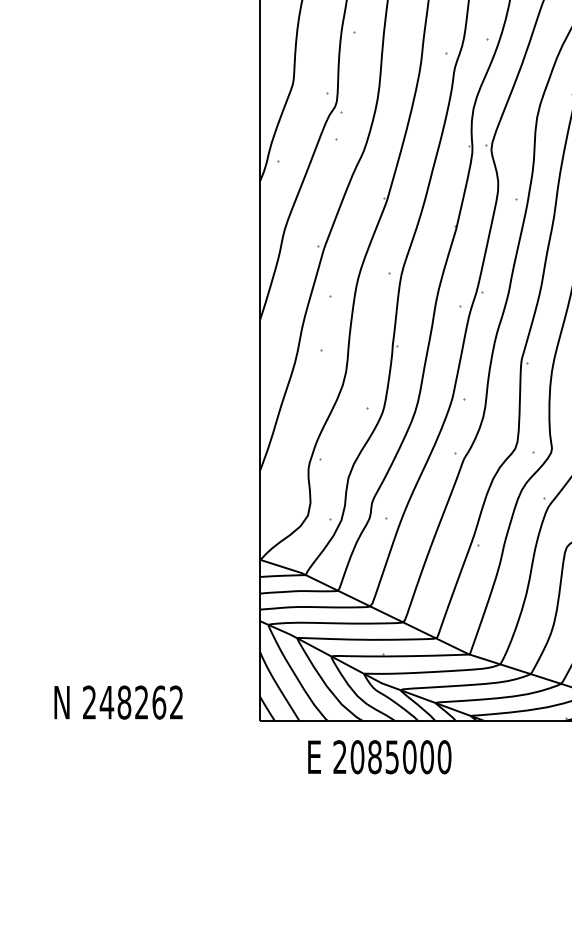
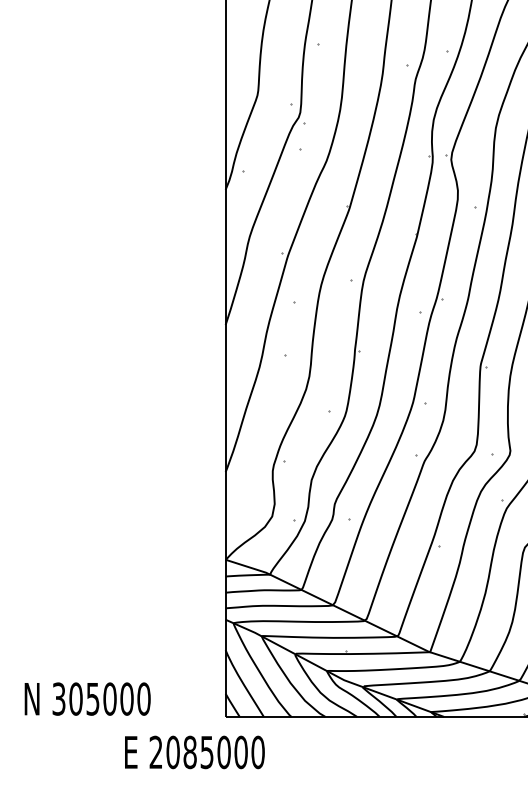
text: (133, 702) -> (101, 699), 248262 -> 305000
text: (379, 757) -> (194, 752), moved

